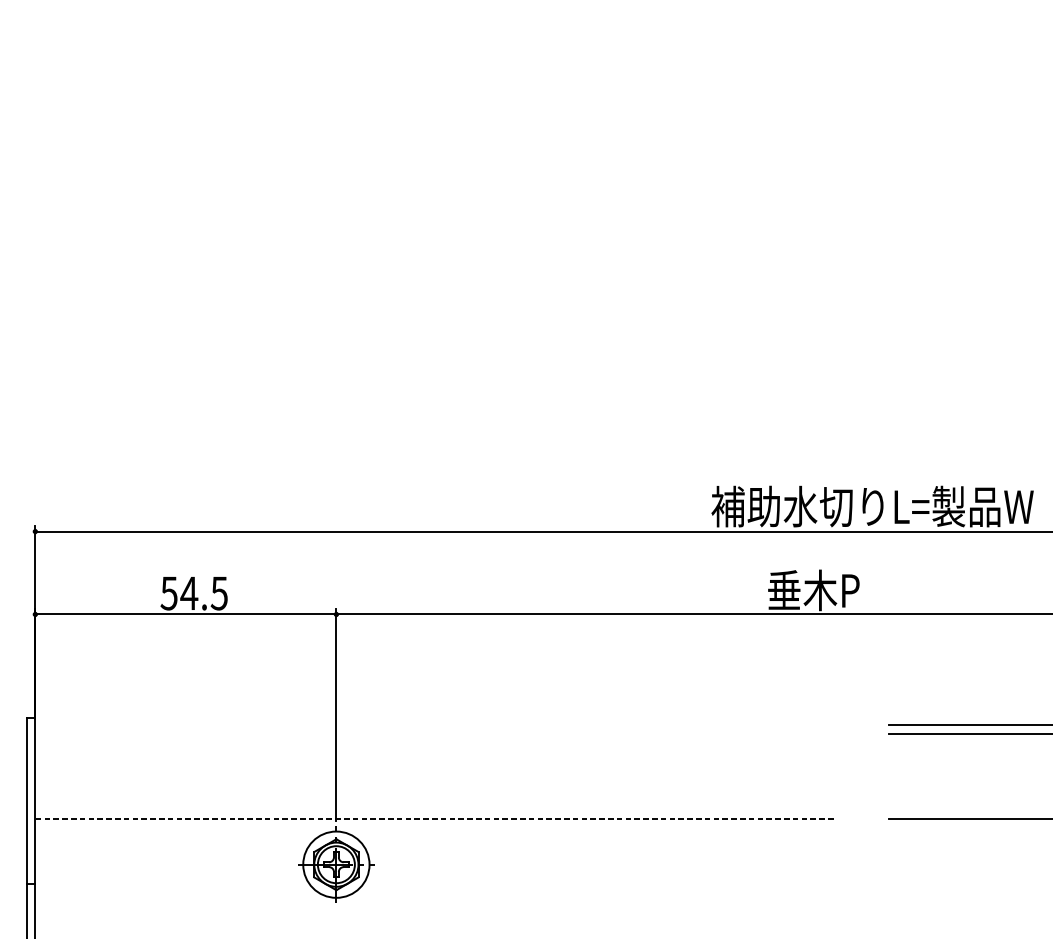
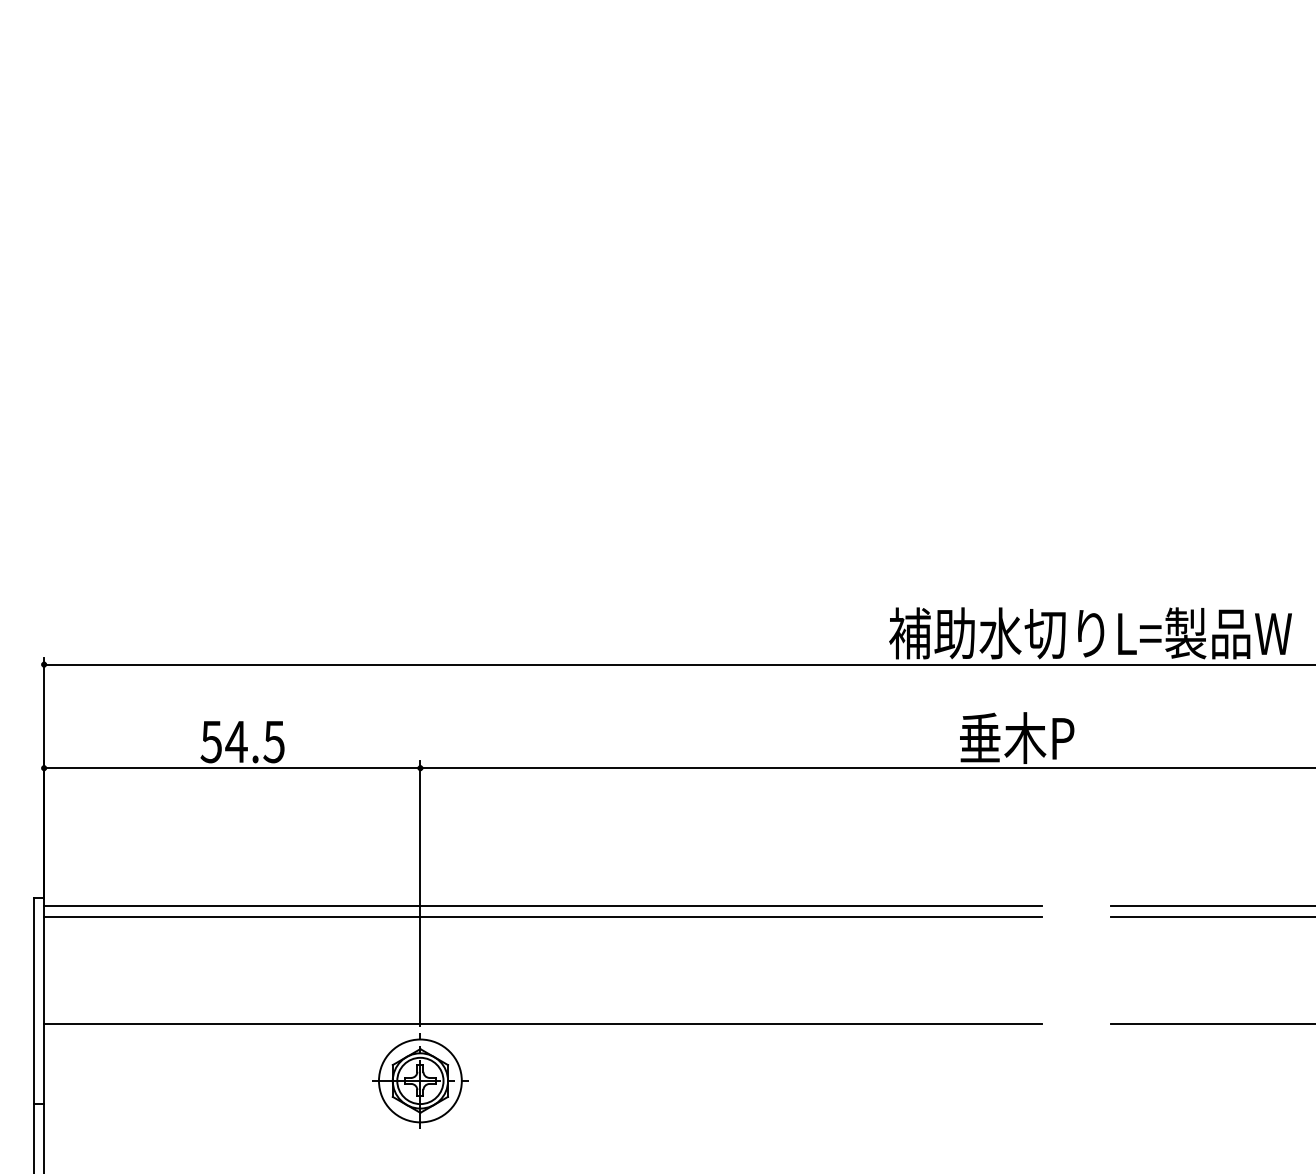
line: (434, 725) -> (542, 906), added
line: (434, 733) -> (542, 917), added
line: (434, 818) -> (542, 1023), dashed -> solid

